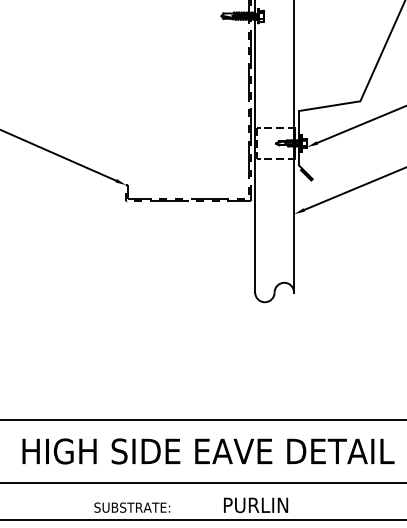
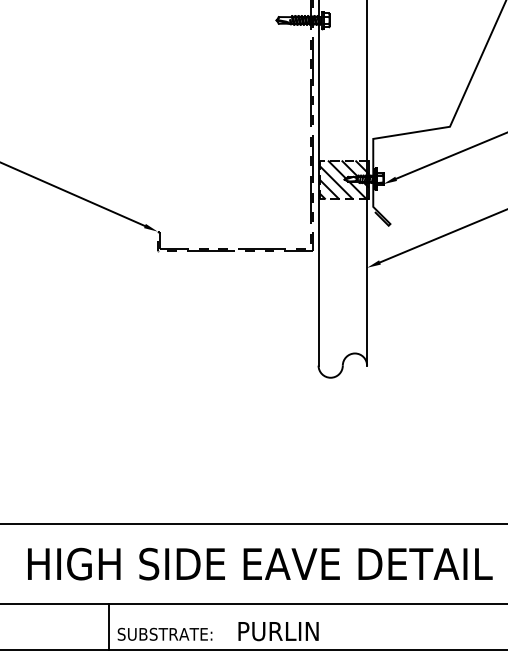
hatch: (275, 143) -> (344, 179), added
line: (87, 501) -> (108, 626), added
text: (255, 505) -> (278, 631), moved

